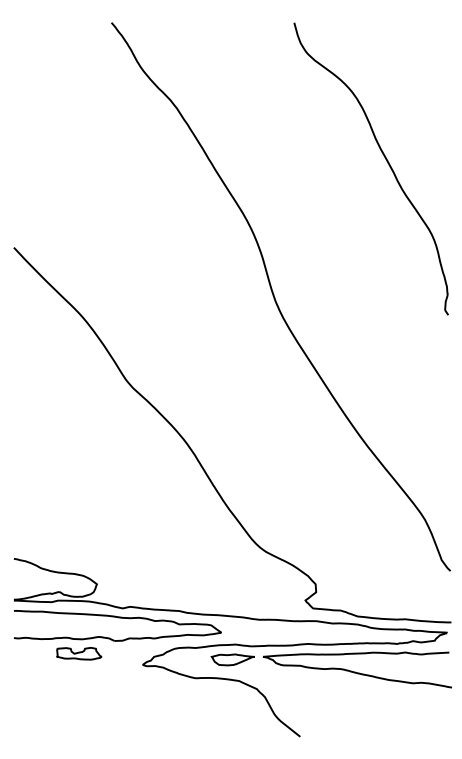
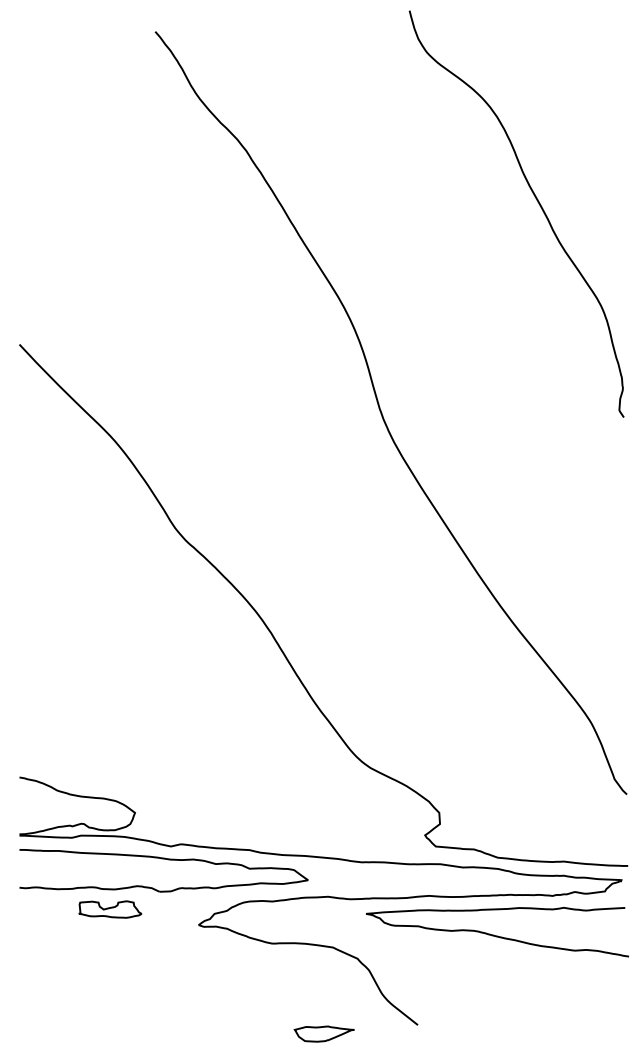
curve: (386, 160) -> (537, 202), moved
part: (232, 659) -> (323, 1033), moved

